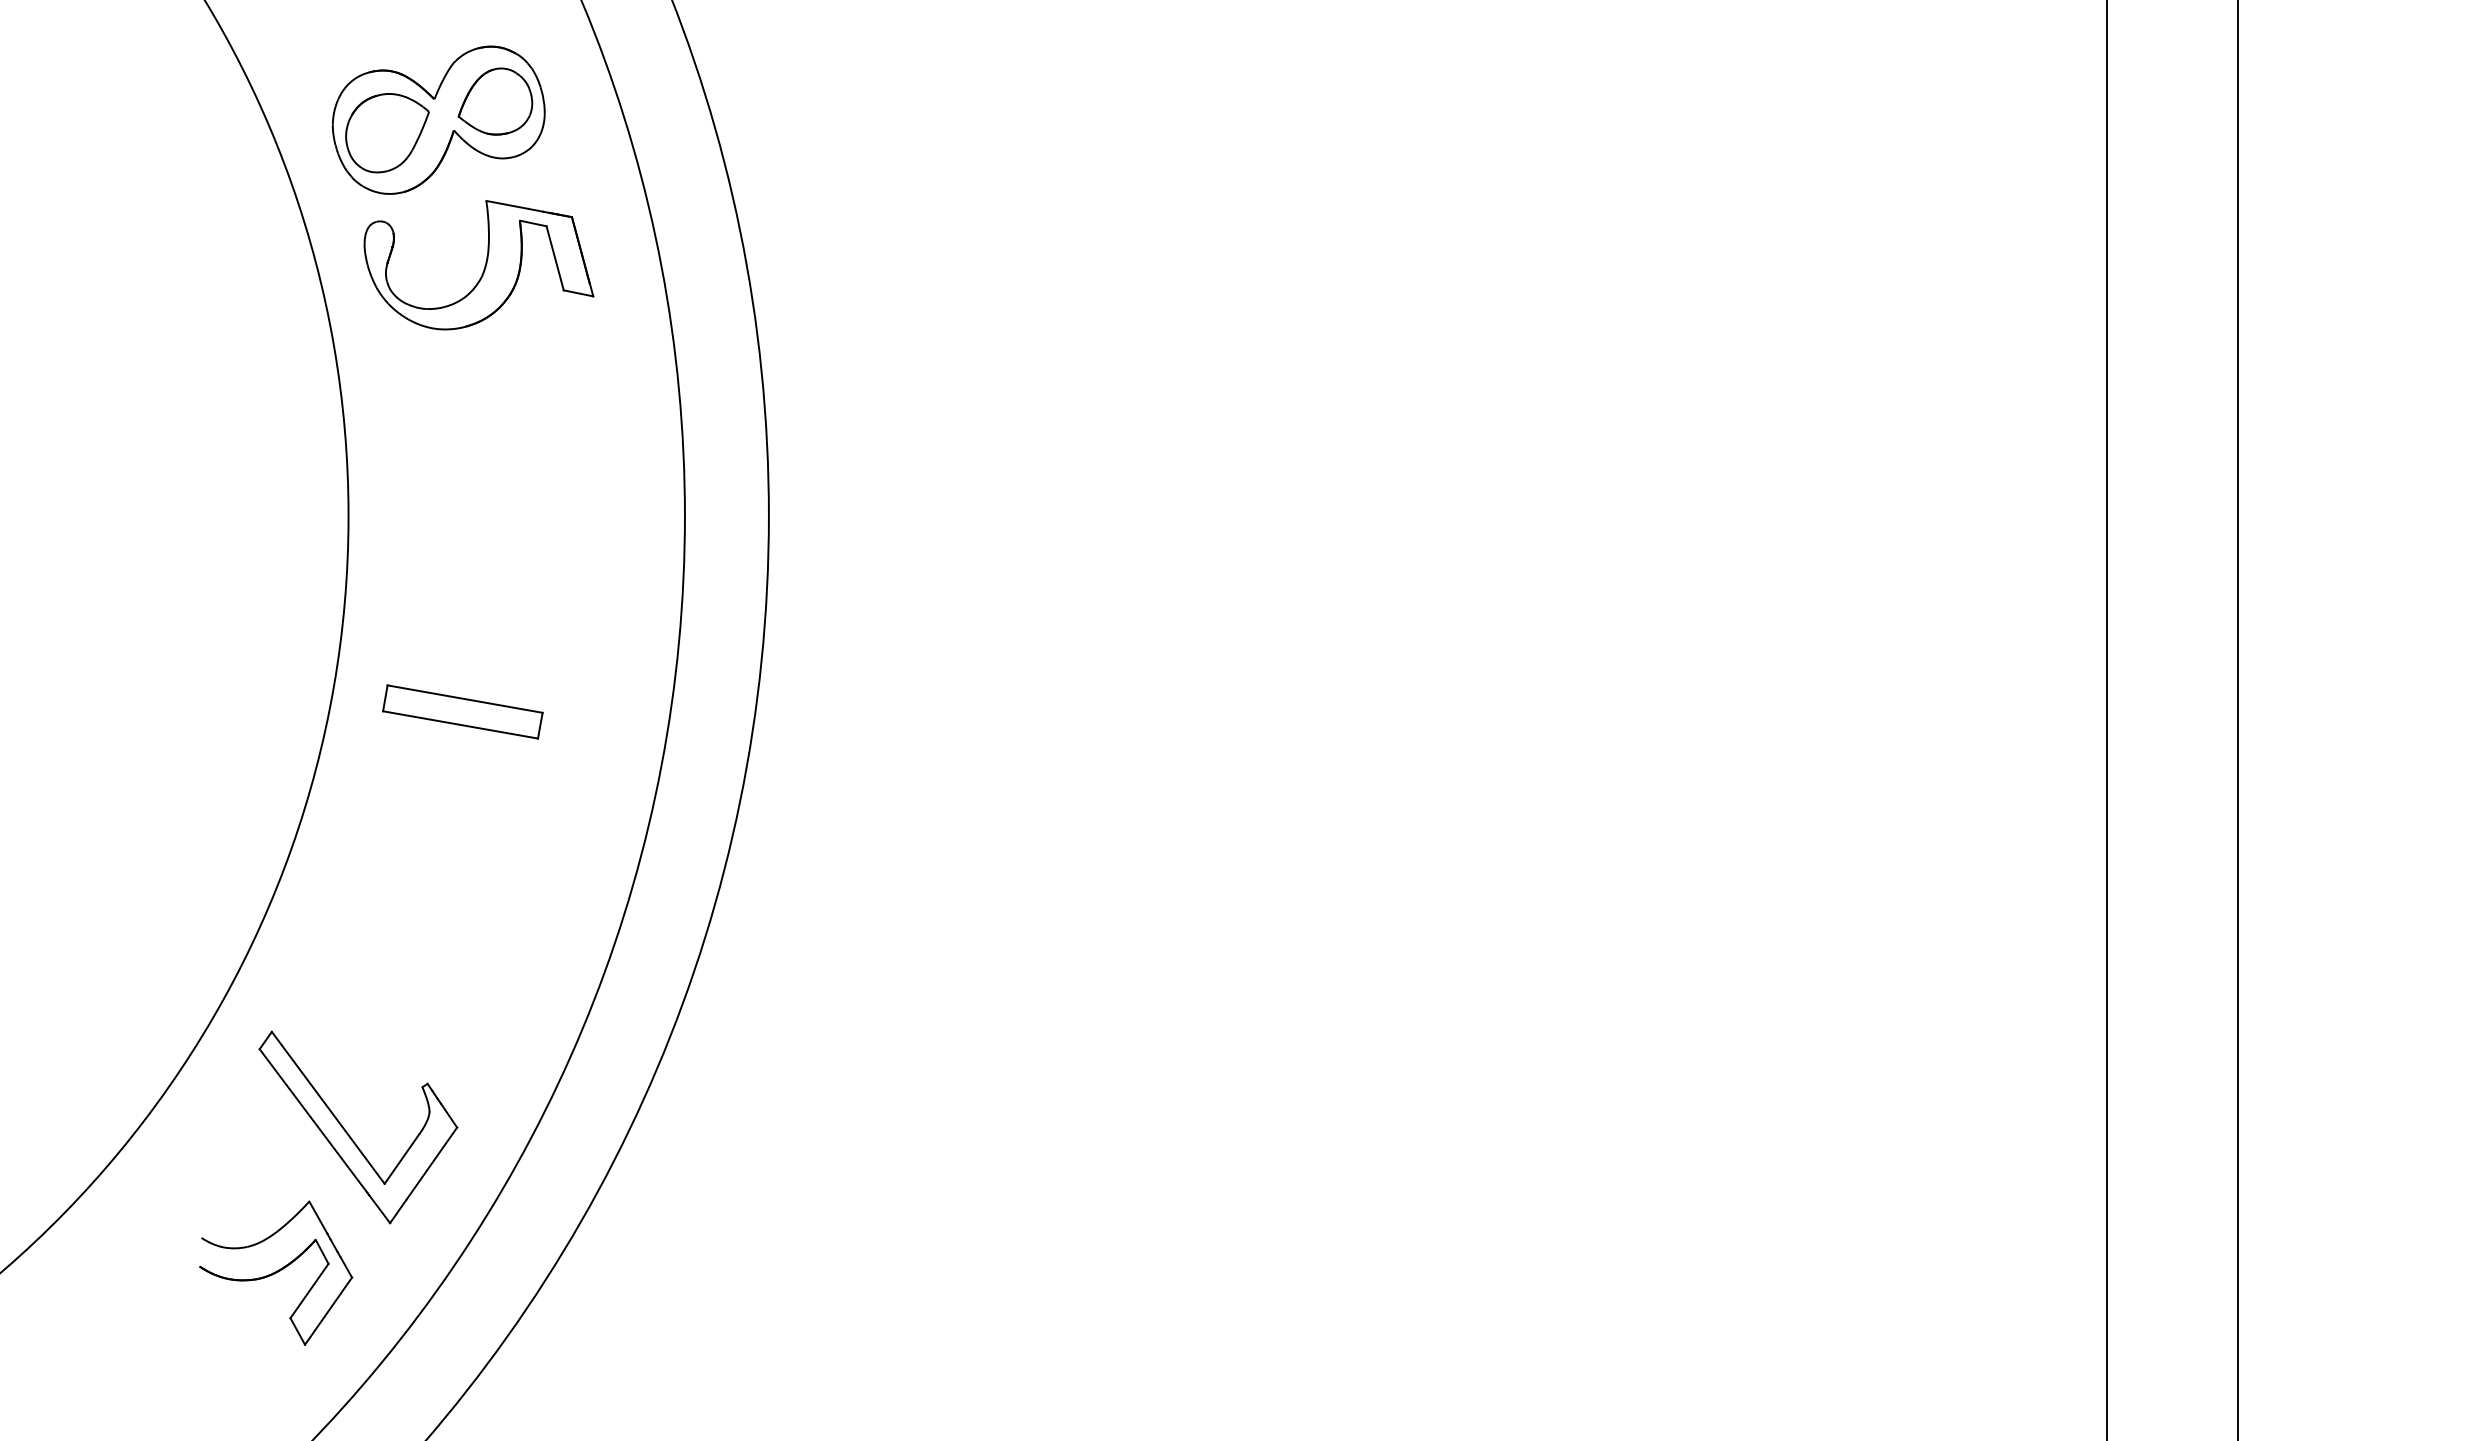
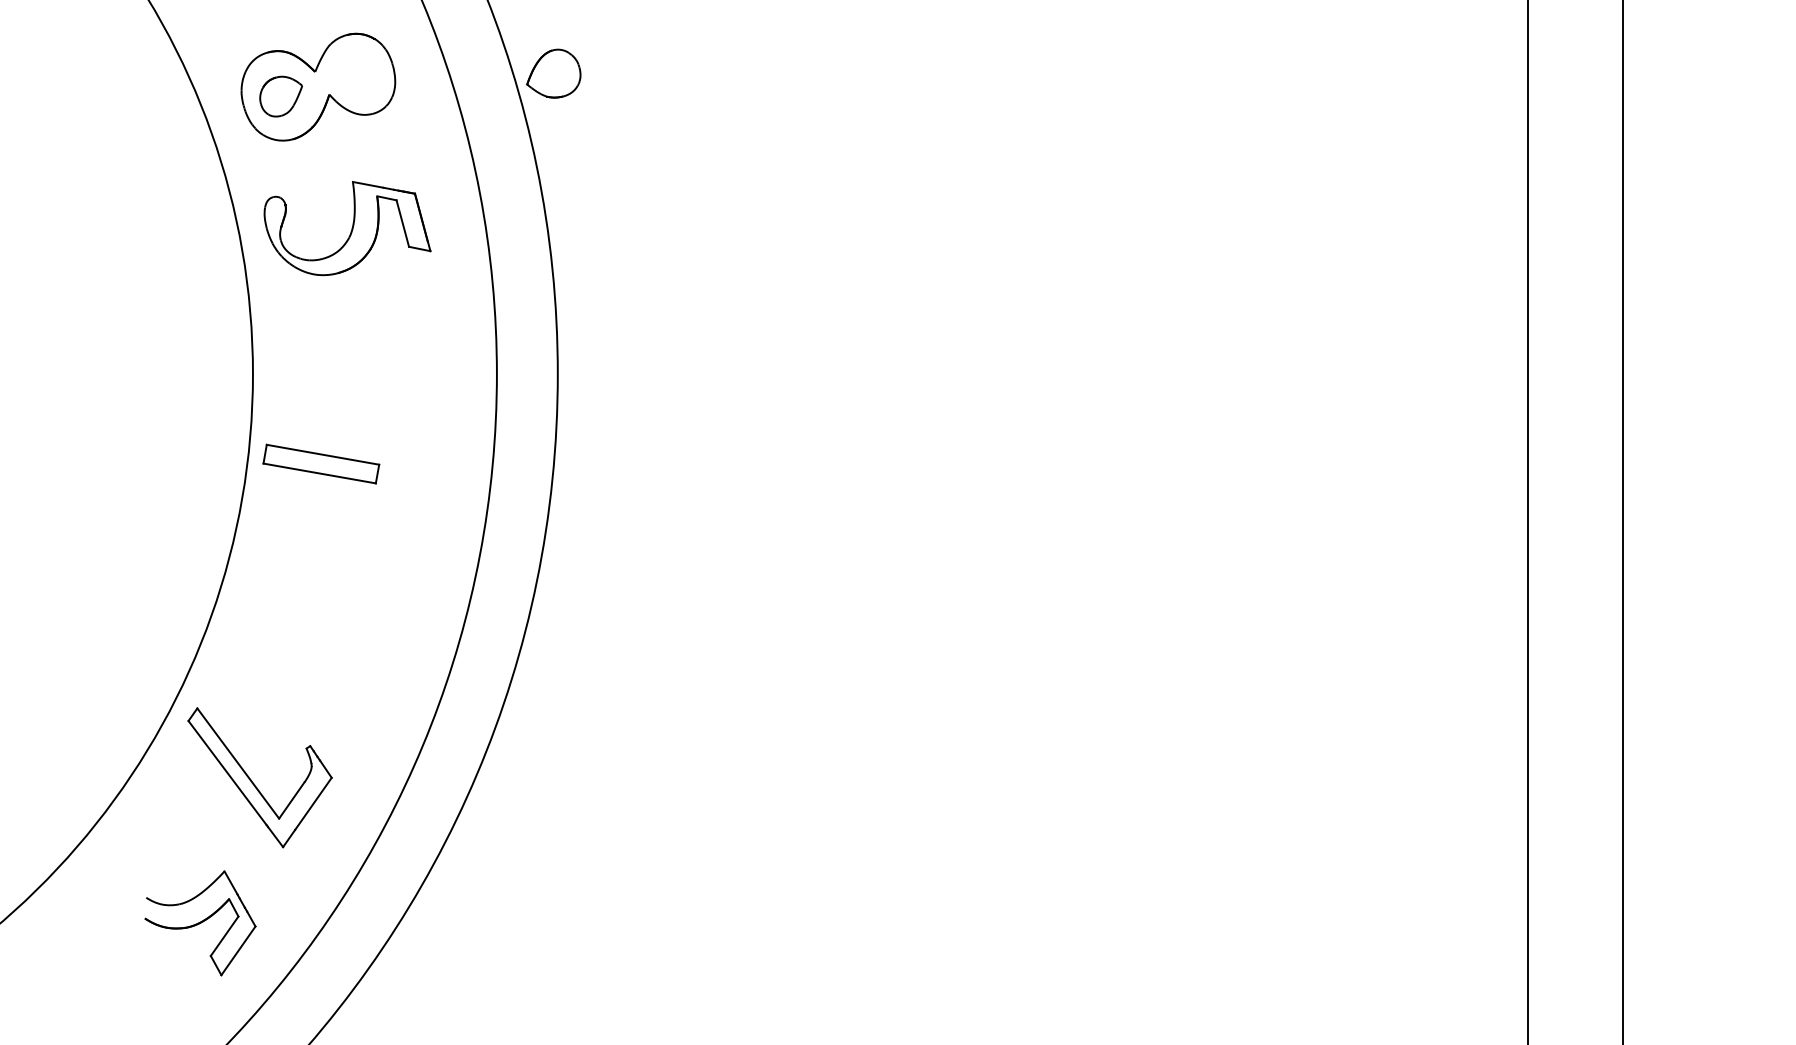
part: (495, 101) -> (553, 73), moved
part: (387, 133) -> (281, 96), size x0.7
part: (478, 265) -> (347, 228), moved
part: (462, 711) -> (321, 463), moved
part: (349, 1134) -> (253, 782), moved

